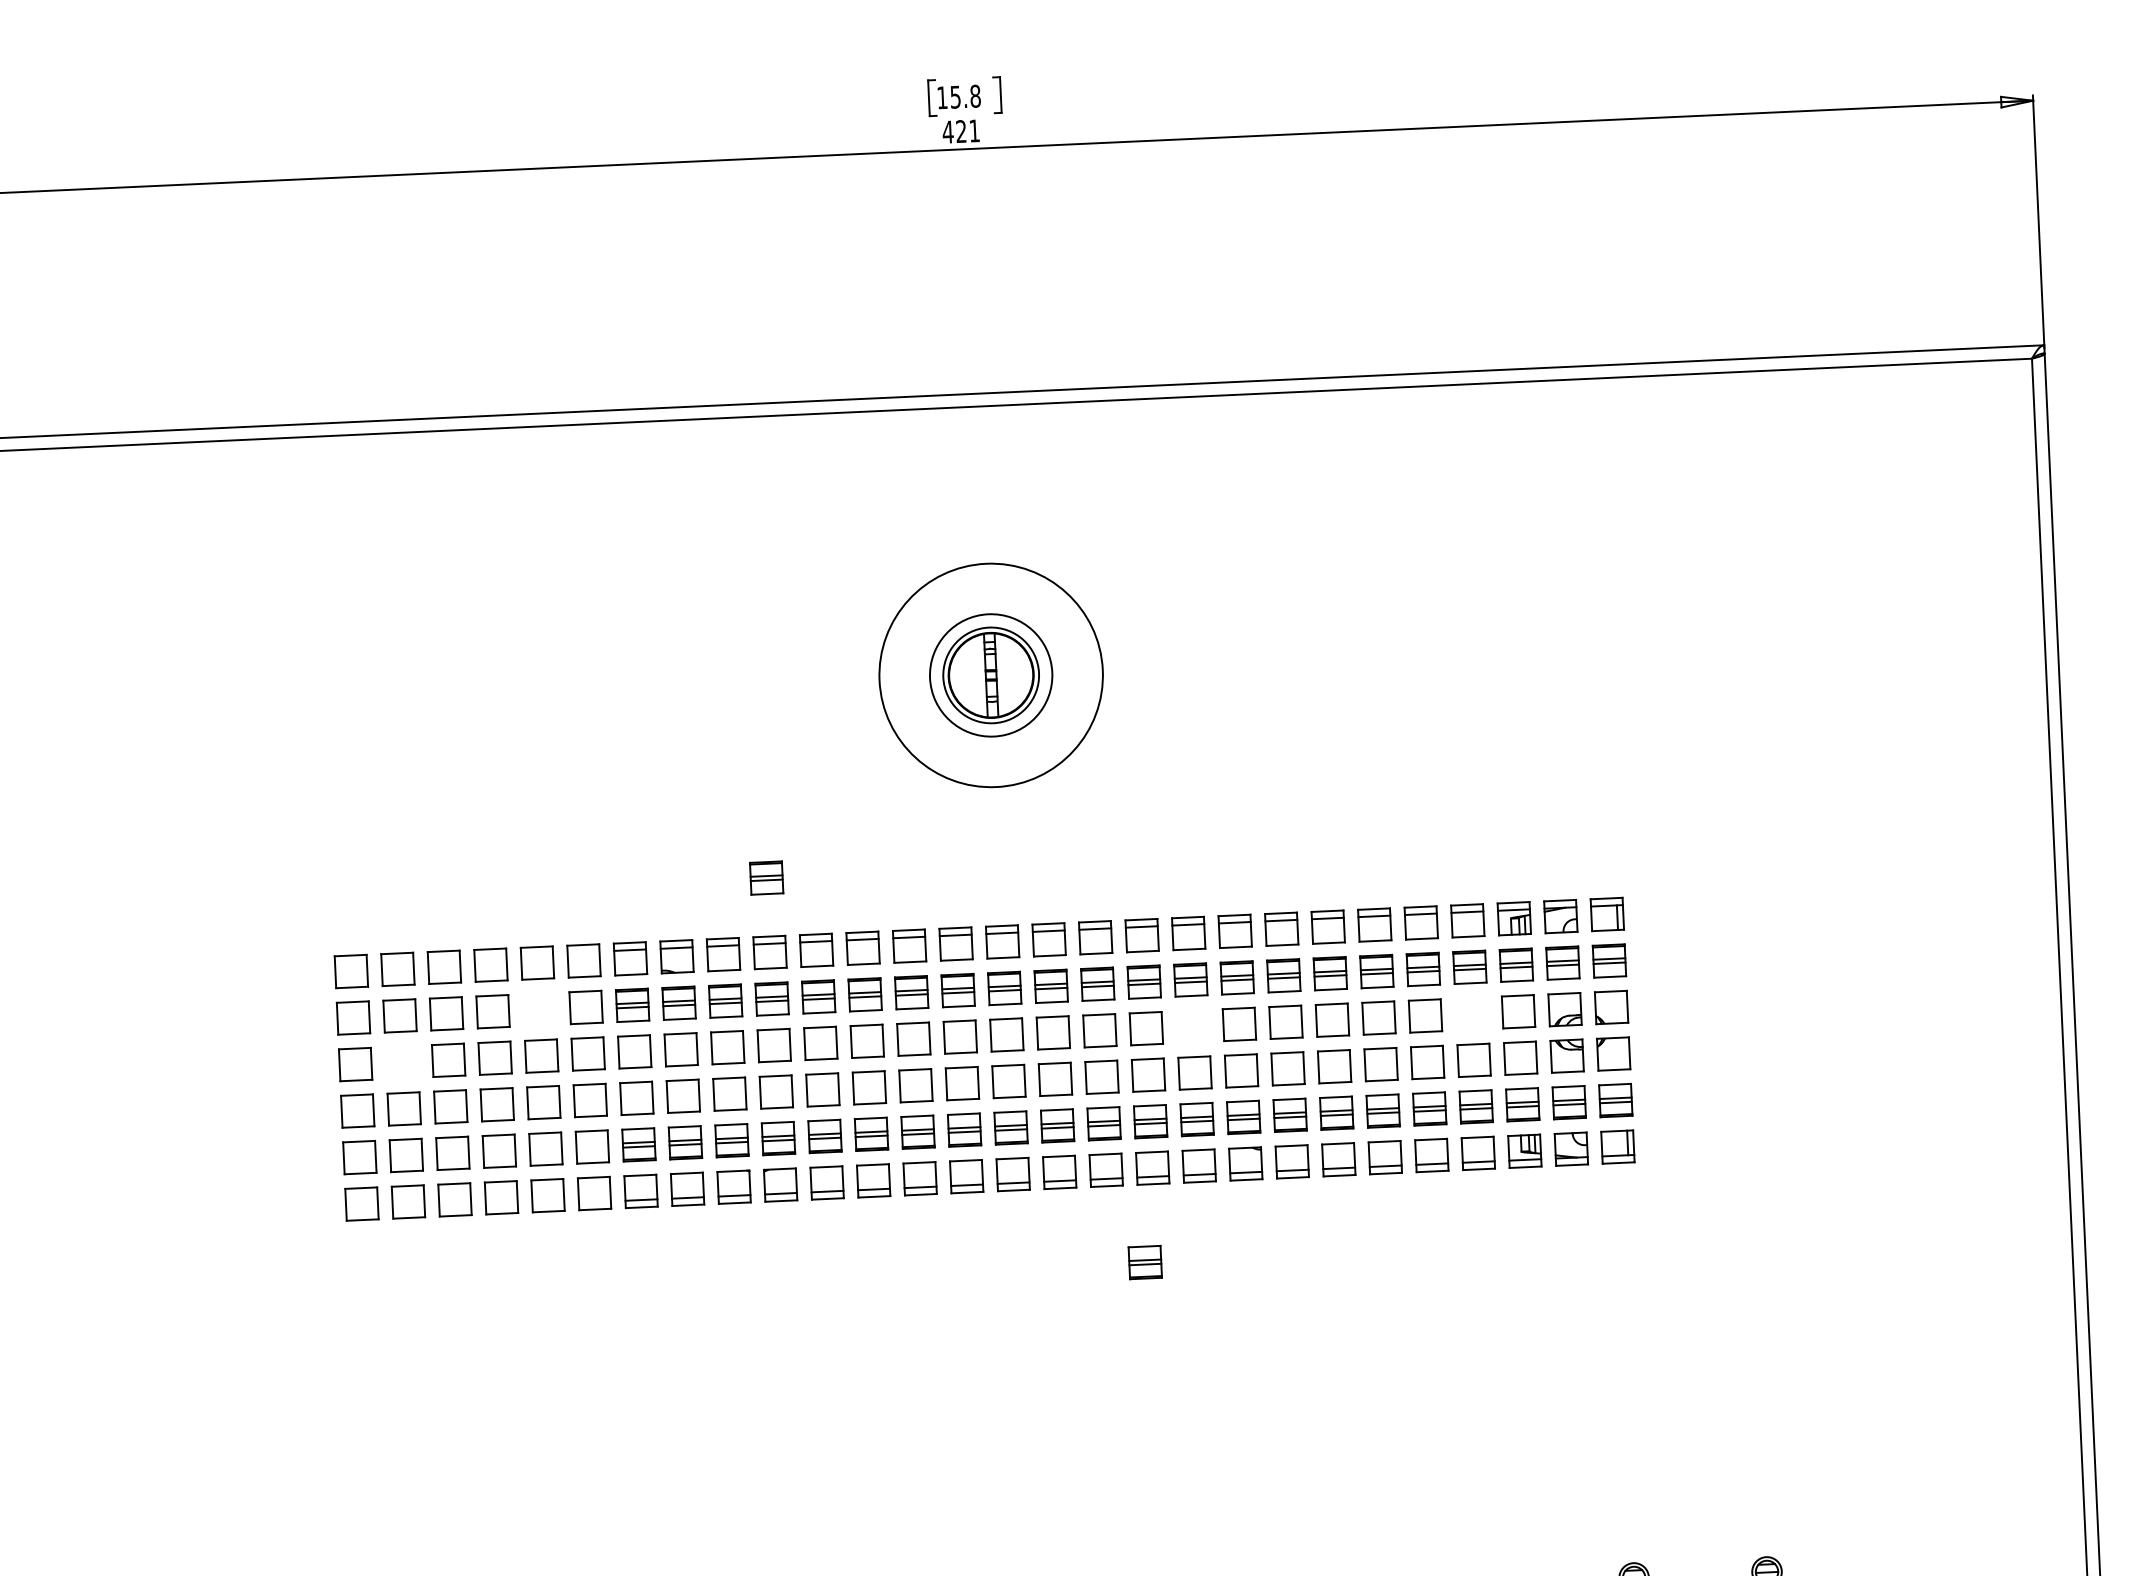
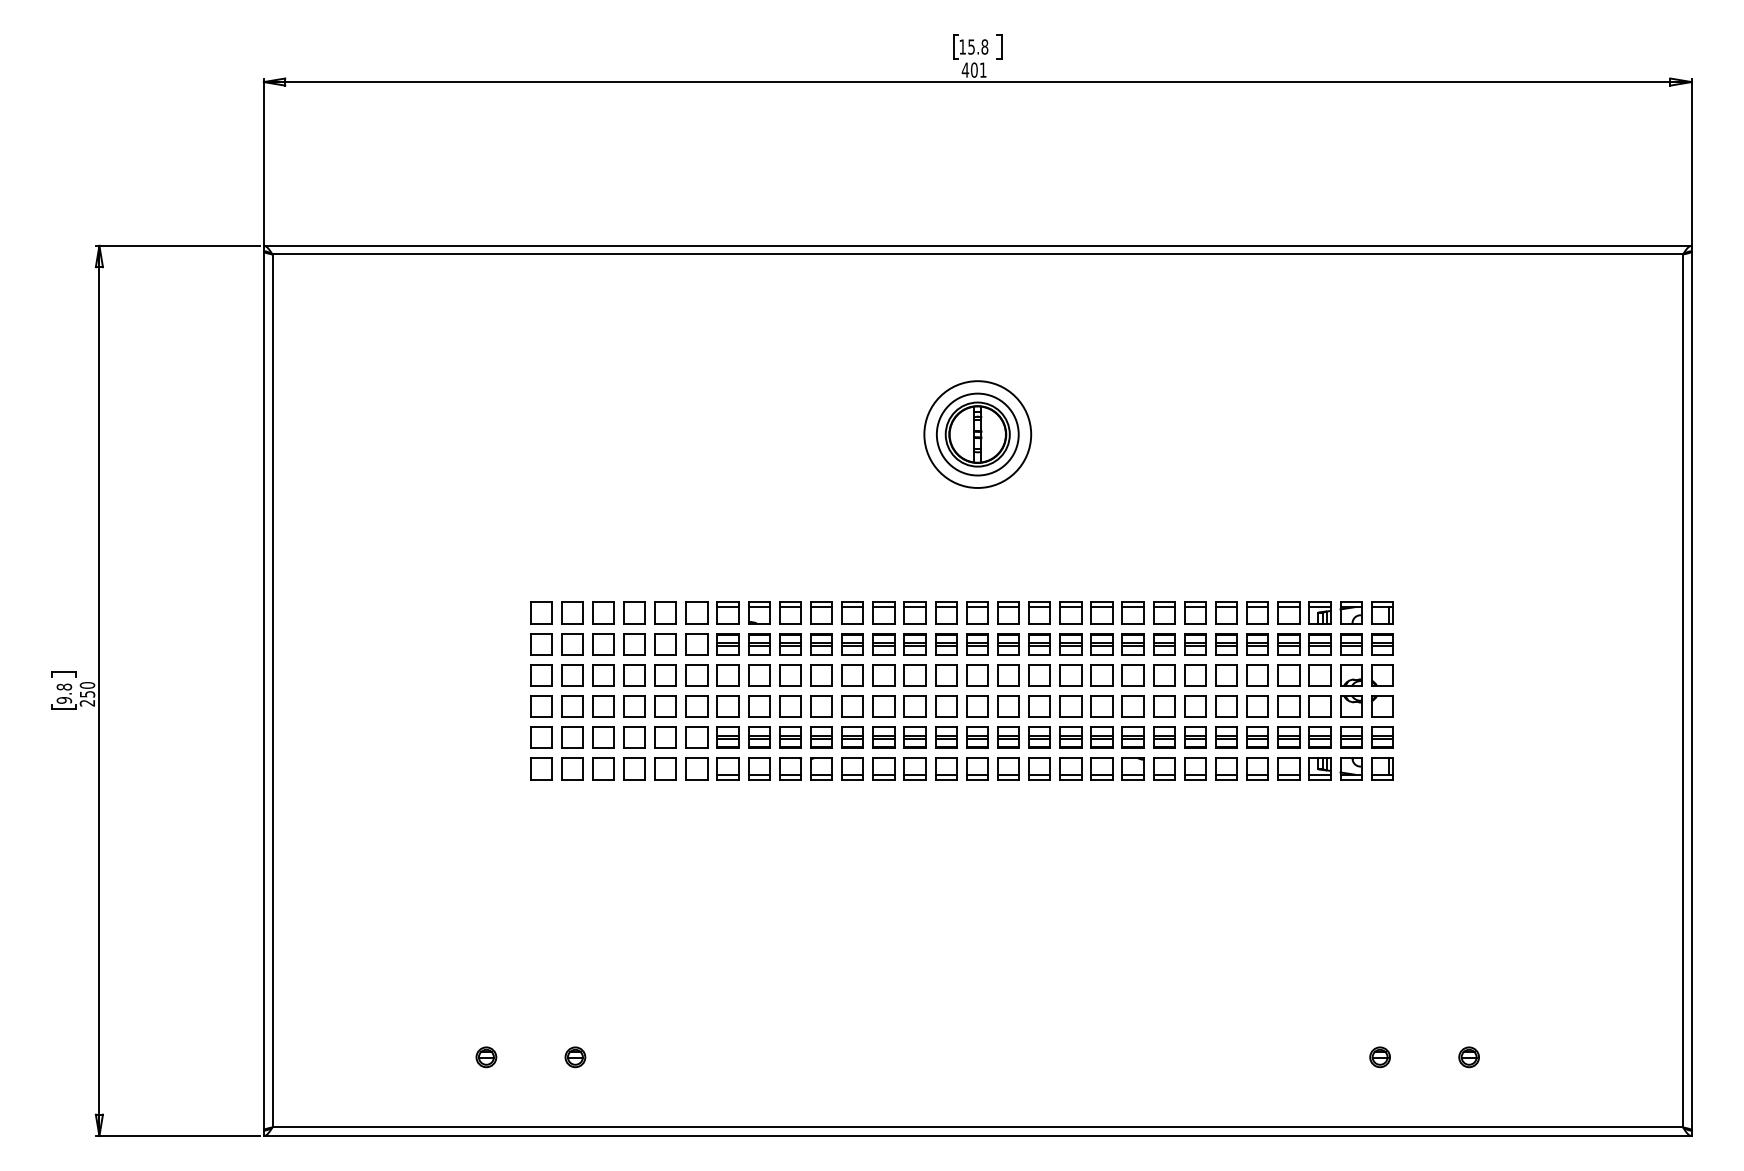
text: (960, 130) -> (973, 69), 421 -> 401
circle: (990, 675) -> (977, 434), size x0.71
part: (766, 878) -> (821, 563), removed
part: (539, 1010) -> (665, 644), added
part: (1471, 1014) -> (1288, 675), added
part: (1192, 1026) -> (1101, 675), added
part: (402, 1062) -> (572, 675), added
part: (1144, 1262) -> (1062, 831), removed

